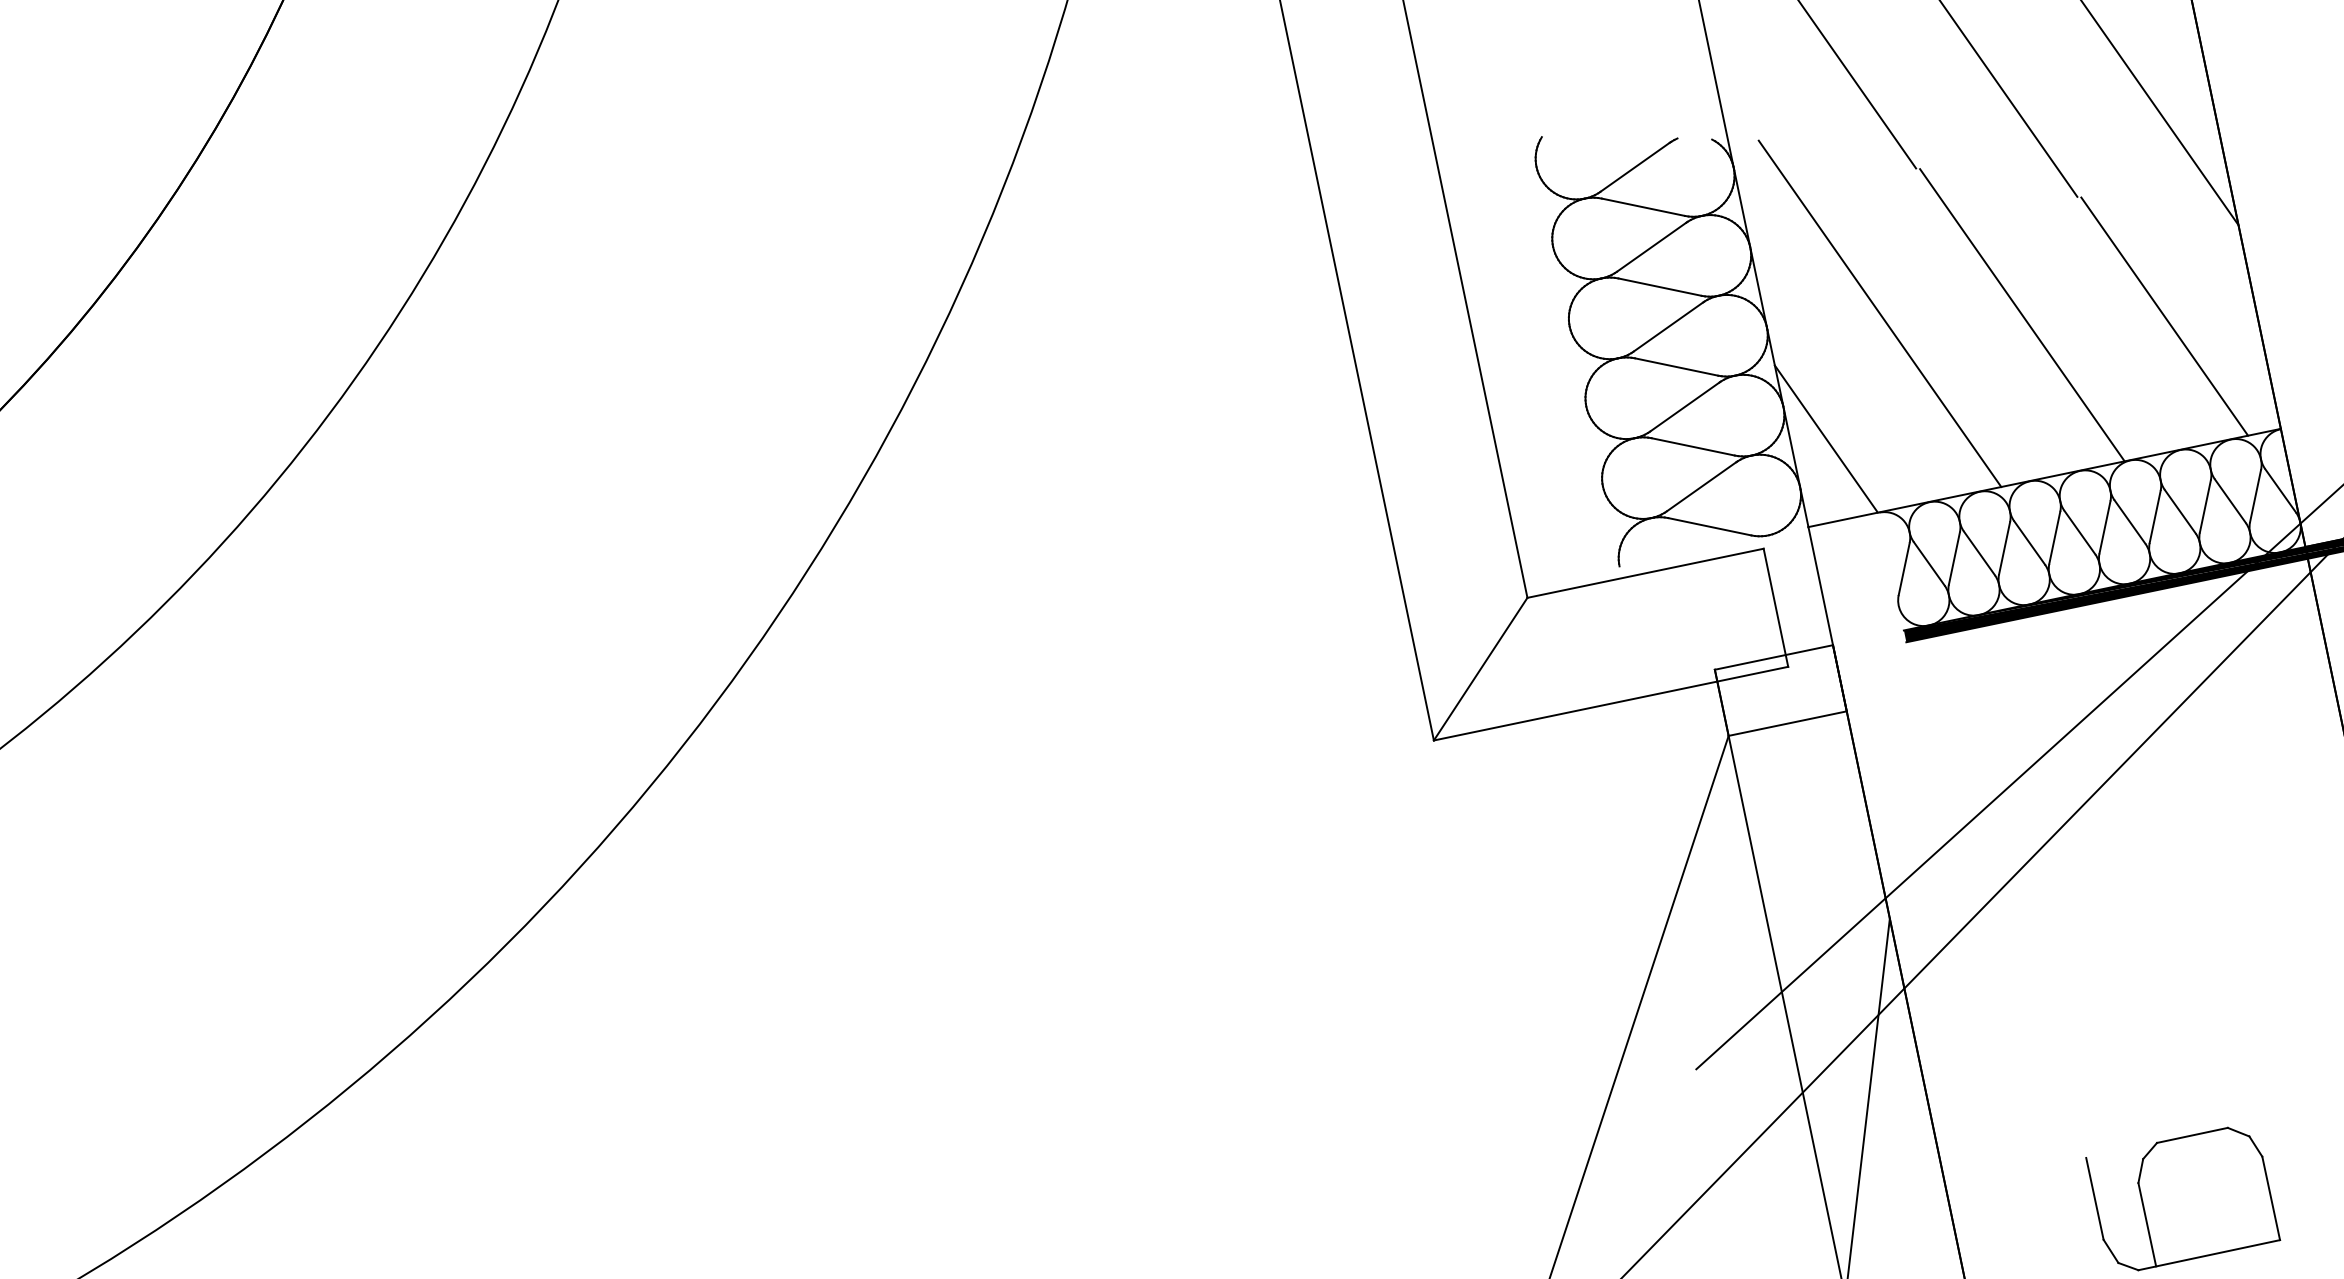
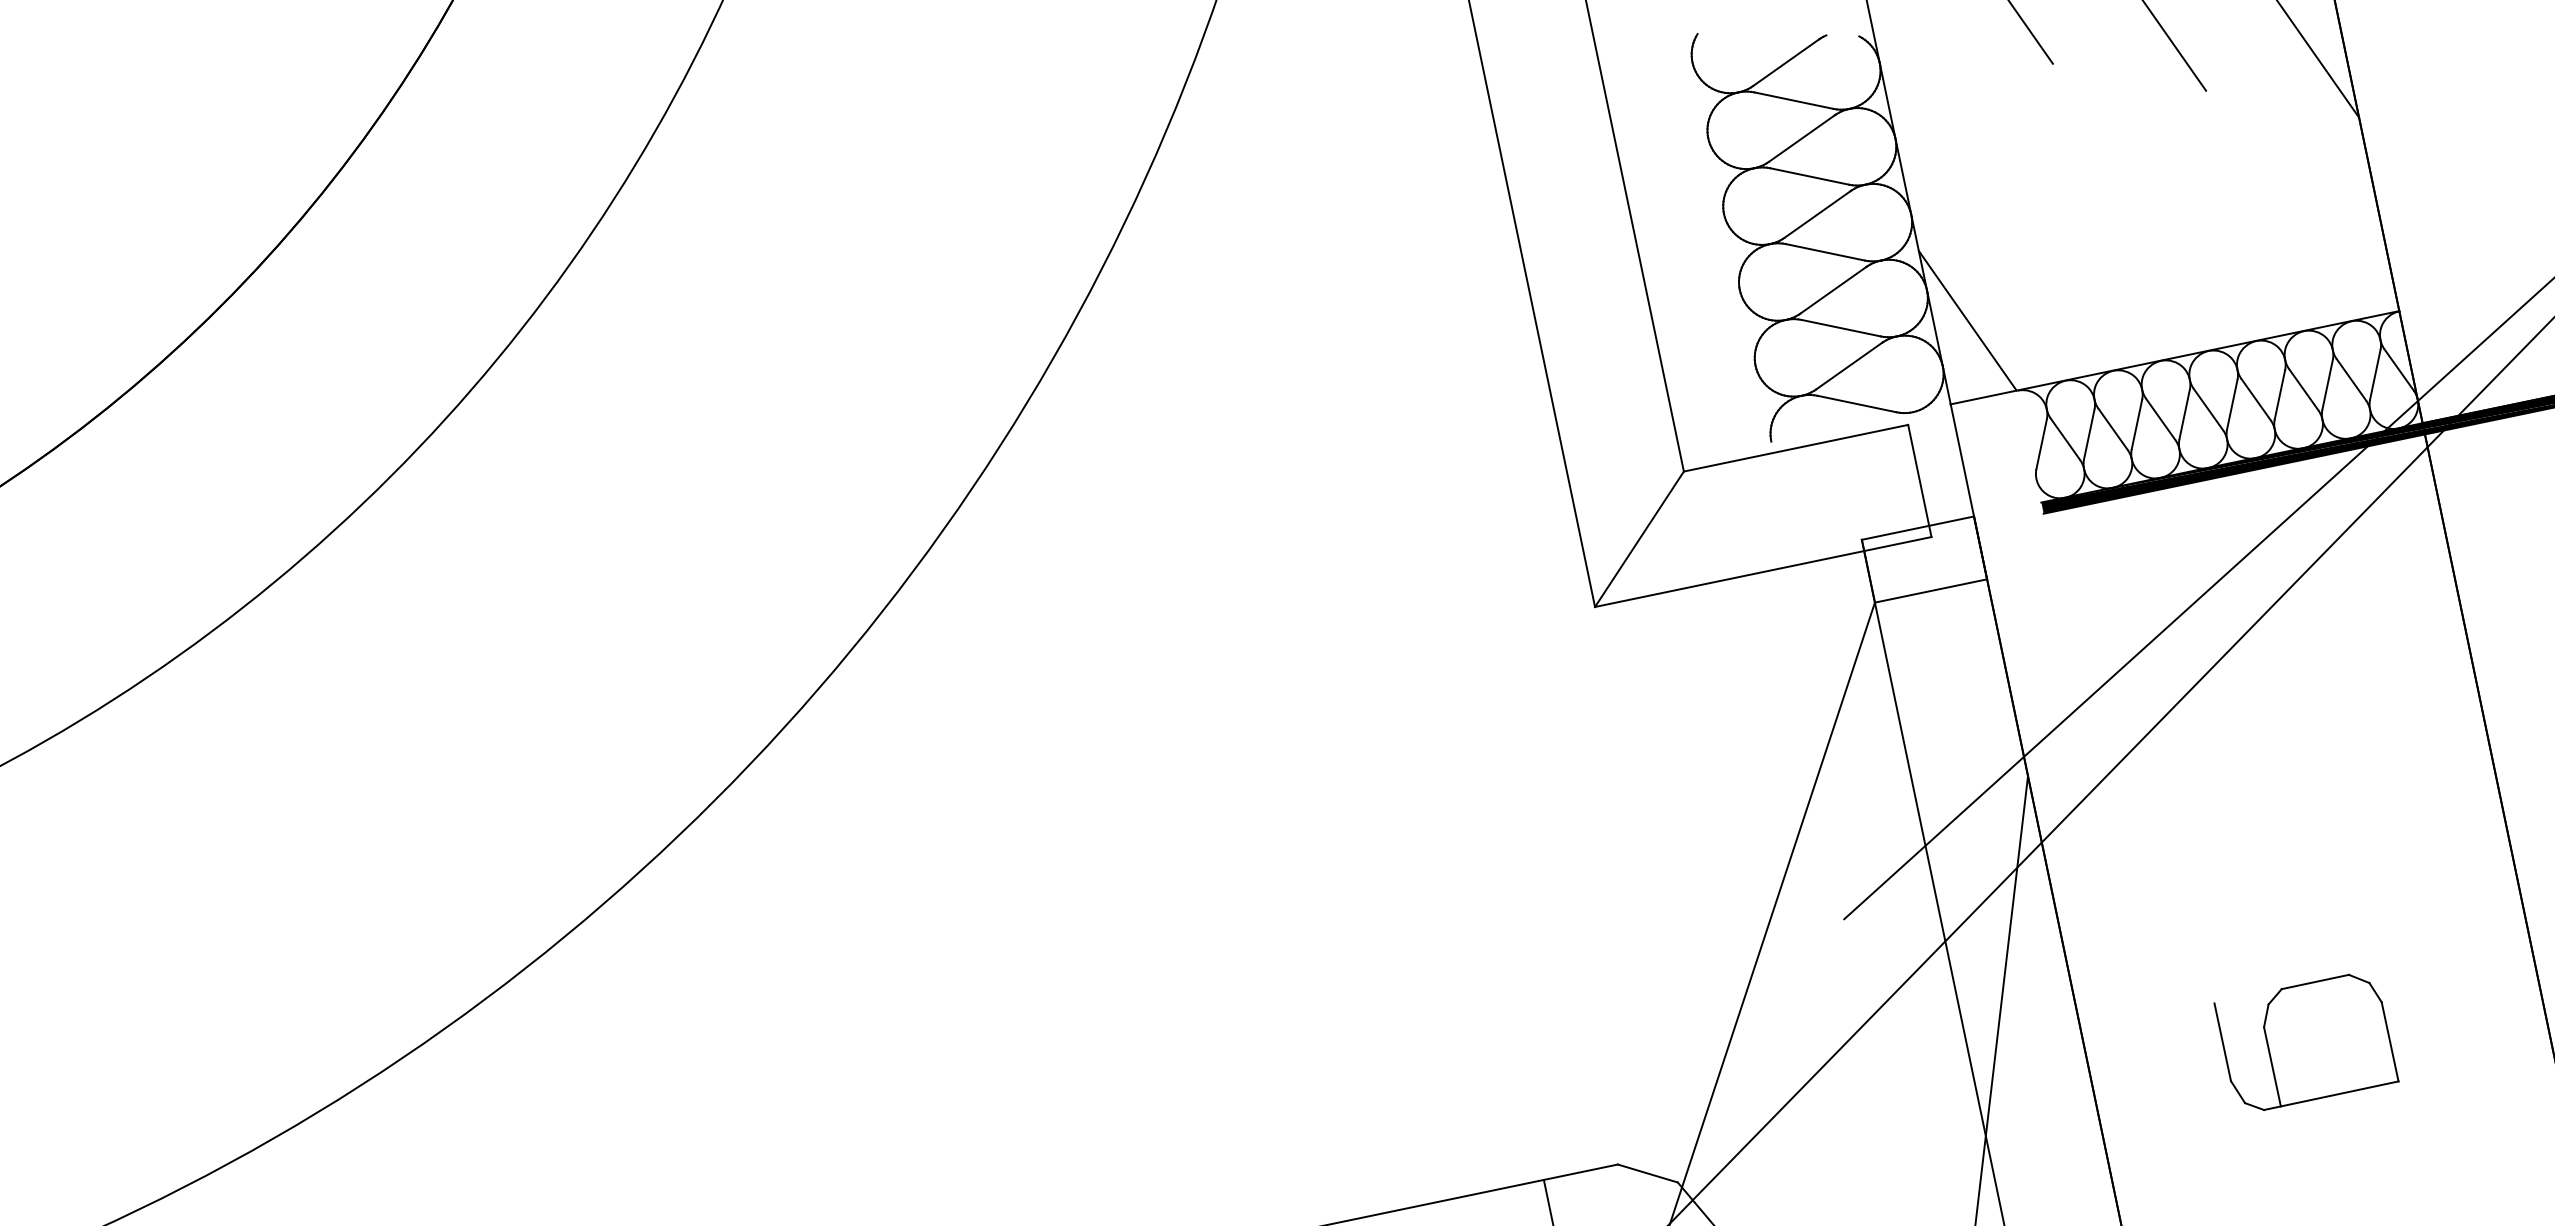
line: (1879, 313) -> (2018, 201), removed
line: (2021, 314) -> (2153, 202), removed
line: (2164, 316) -> (2288, 204), removed

